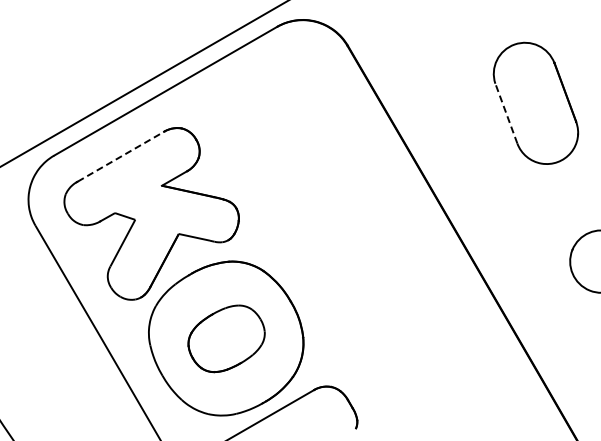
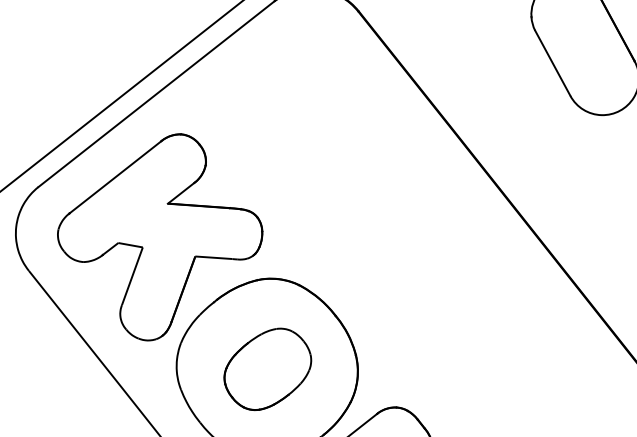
line: (506, 113) -> (552, 63), dashed -> solid
line: (120, 156) -> (115, 176), dashed -> solid

